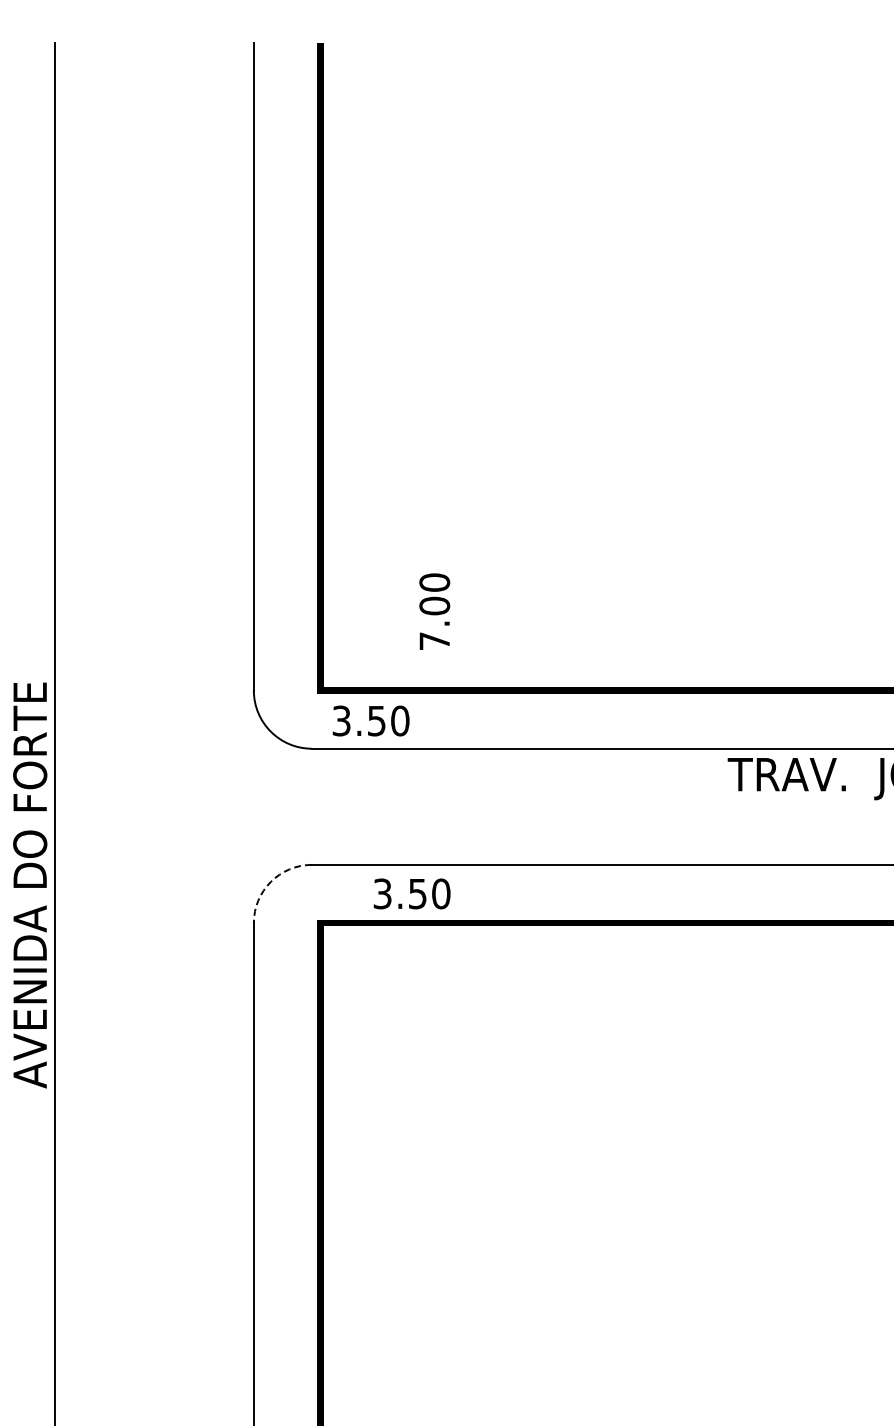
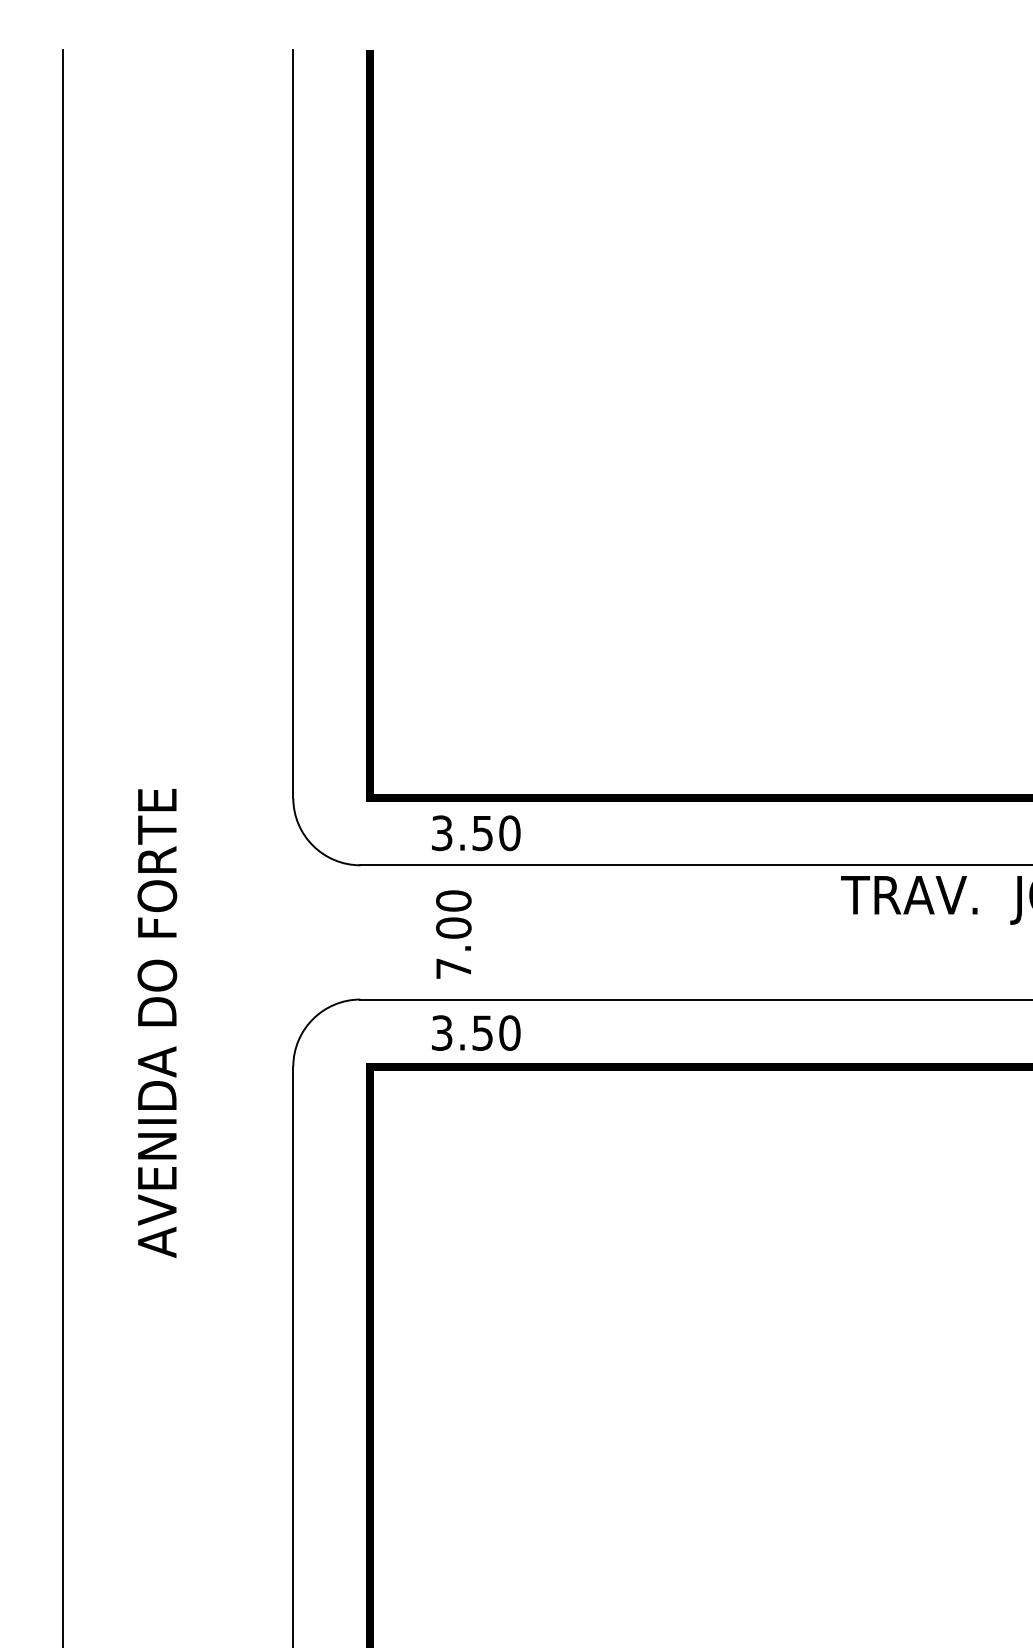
text: (434, 611) -> (453, 934), moved
text: (370, 720) -> (475, 832), moved
arc: (270, 881) -> (312, 1018), dashed -> solid
text: (30, 885) -> (157, 1023), moved

